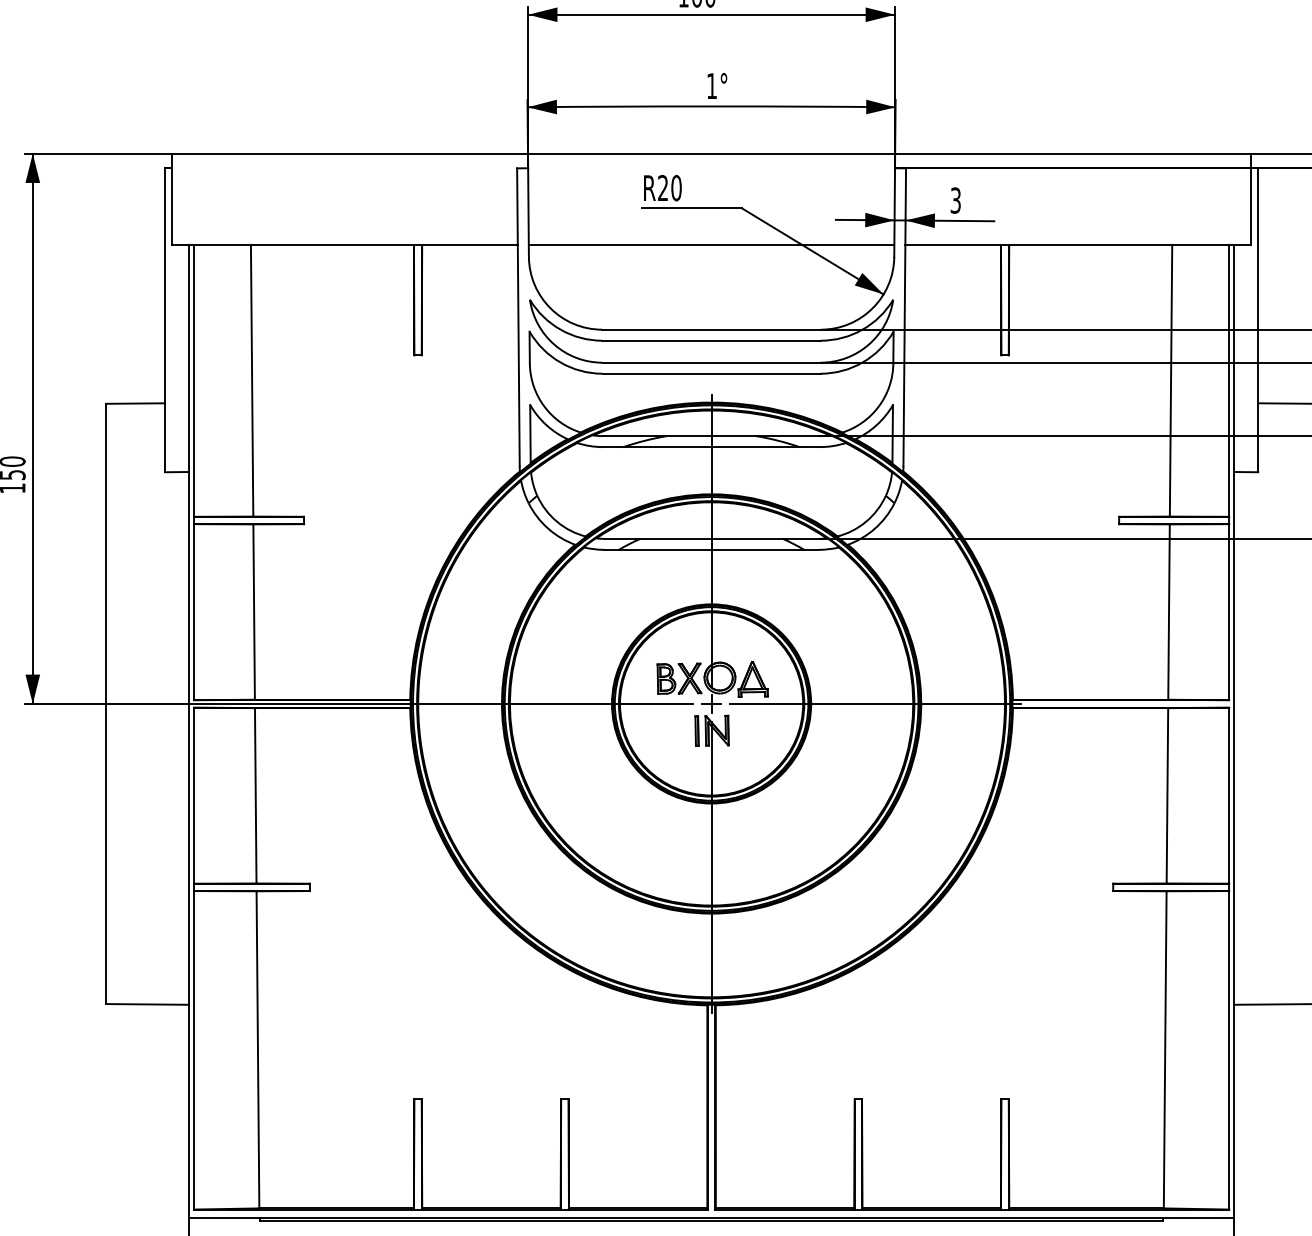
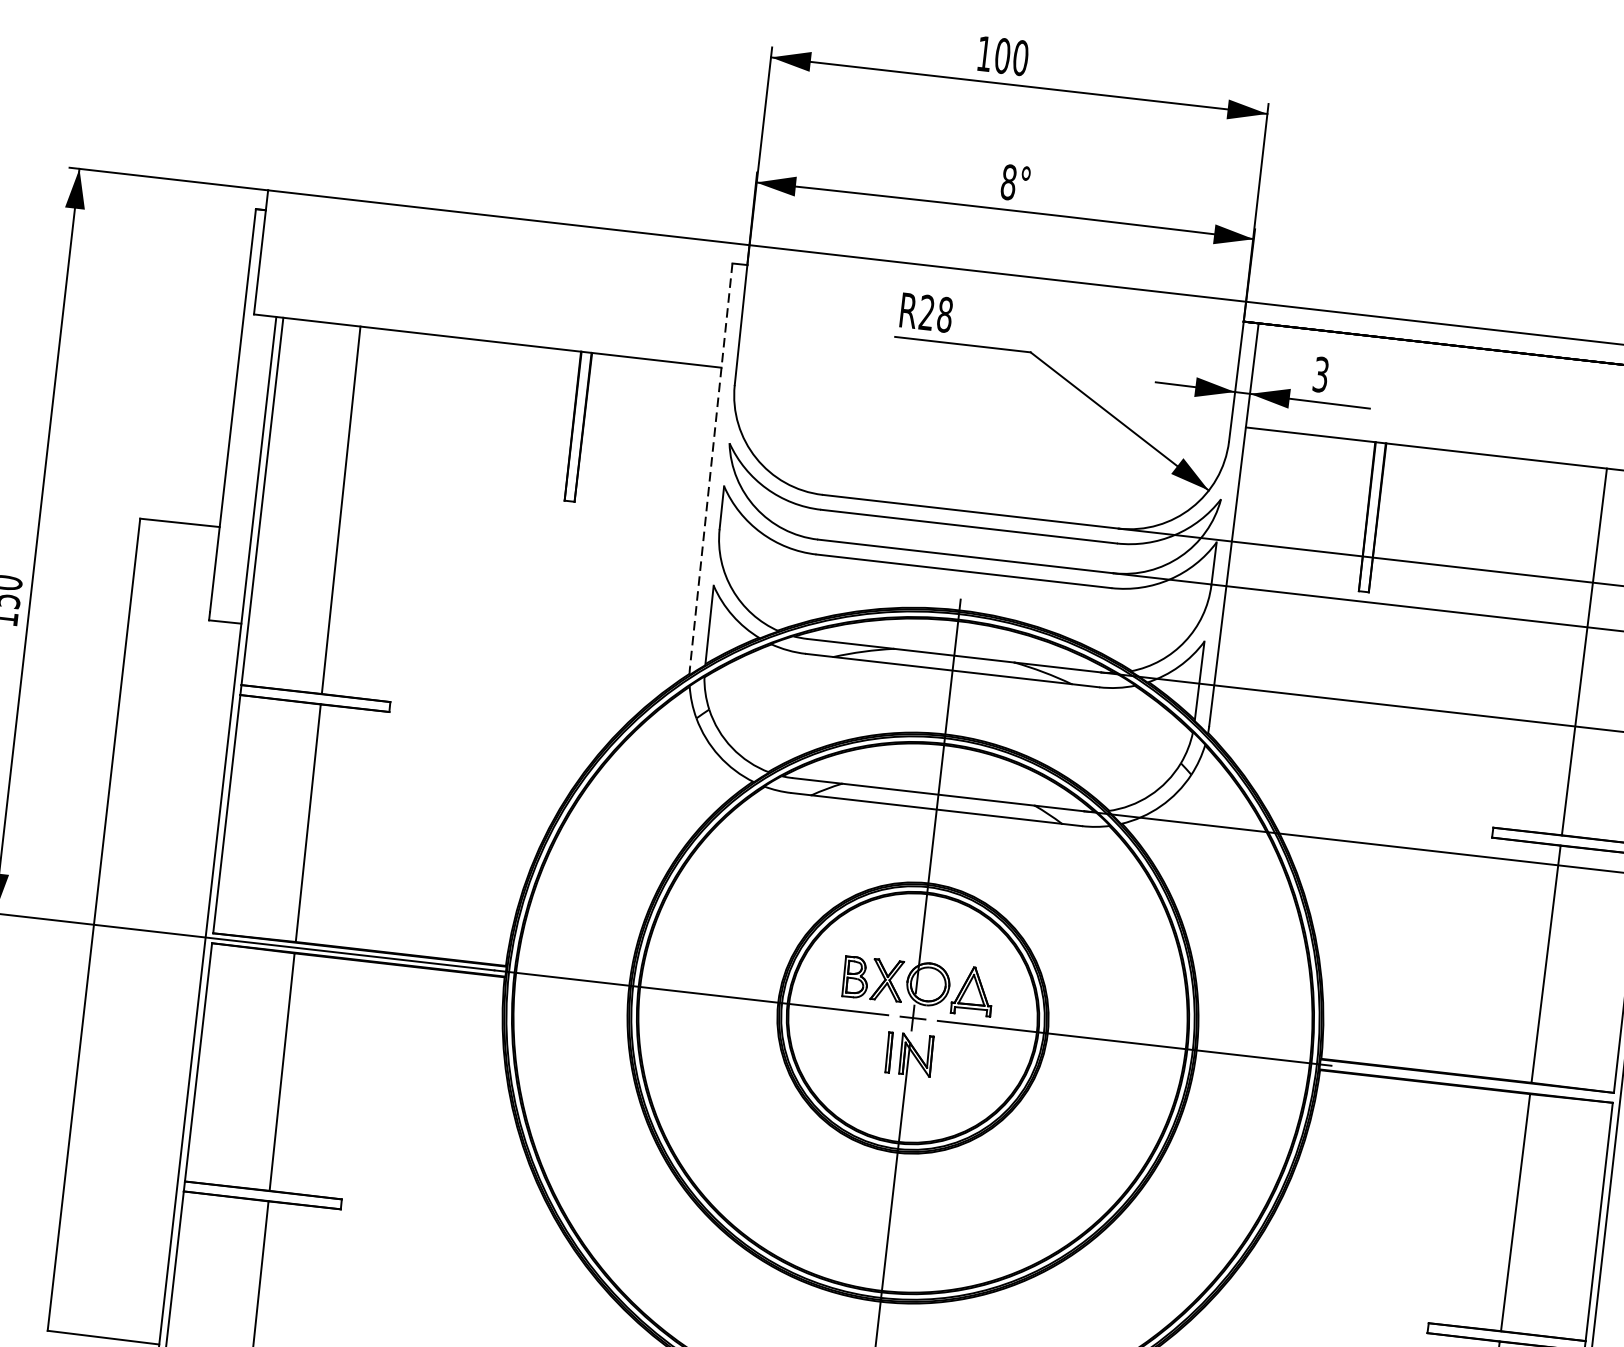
text: (711, 86) -> (1008, 182), 1° -> 8°
text: (676, 187) -> (945, 313), R20 -> R28
line: (711, 245) -> (983, 397), removed
line: (518, 317) -> (711, 465), solid -> dashed

